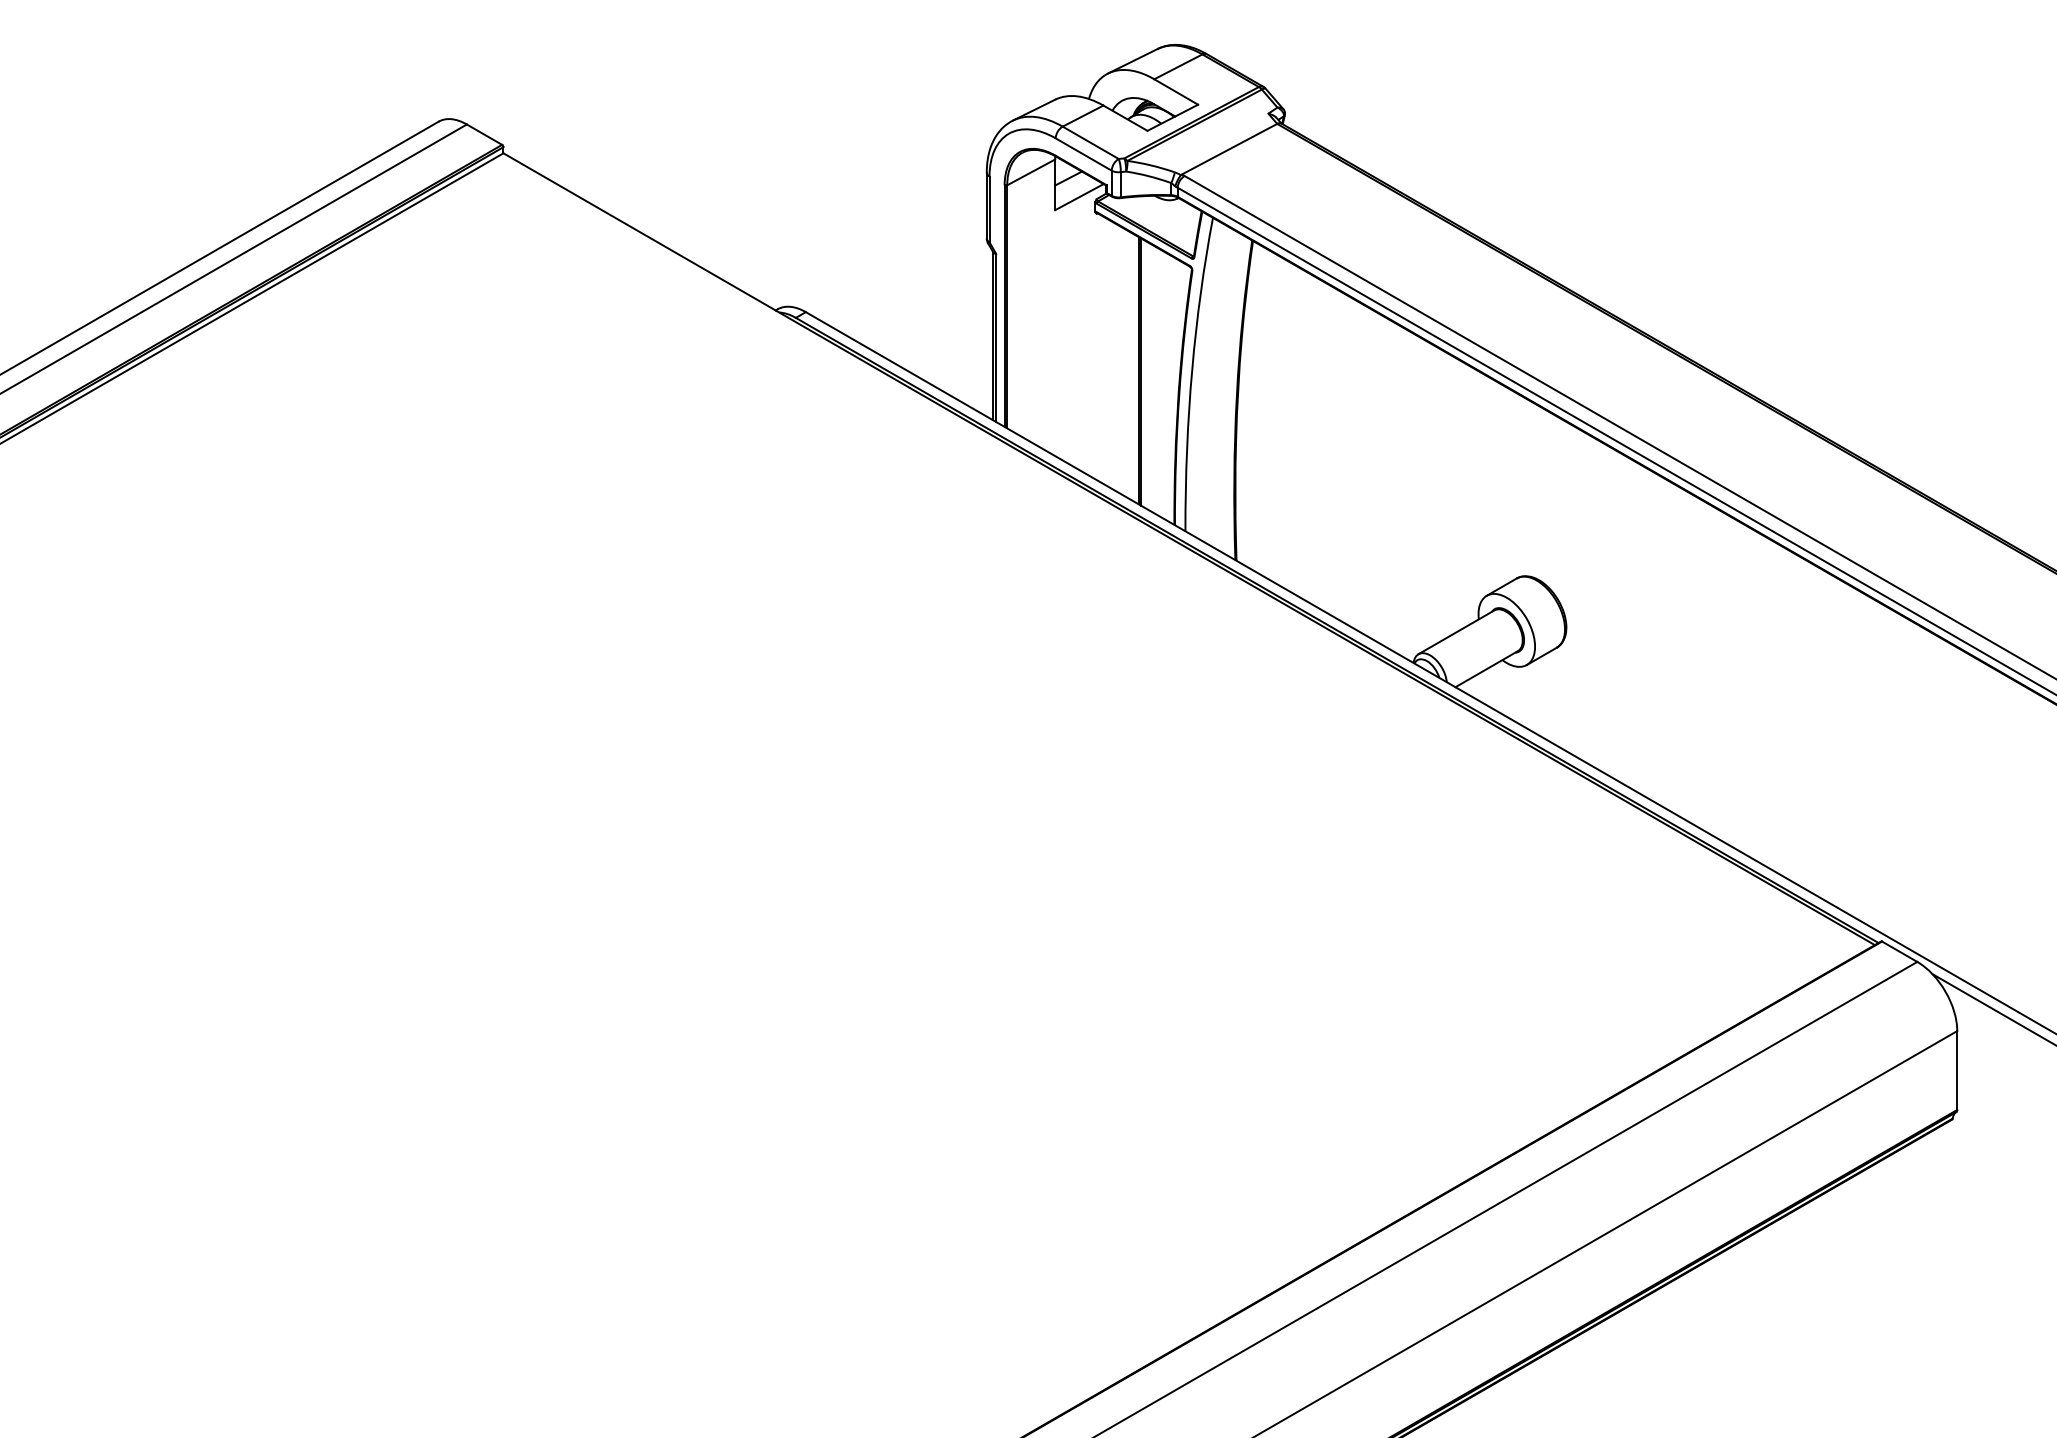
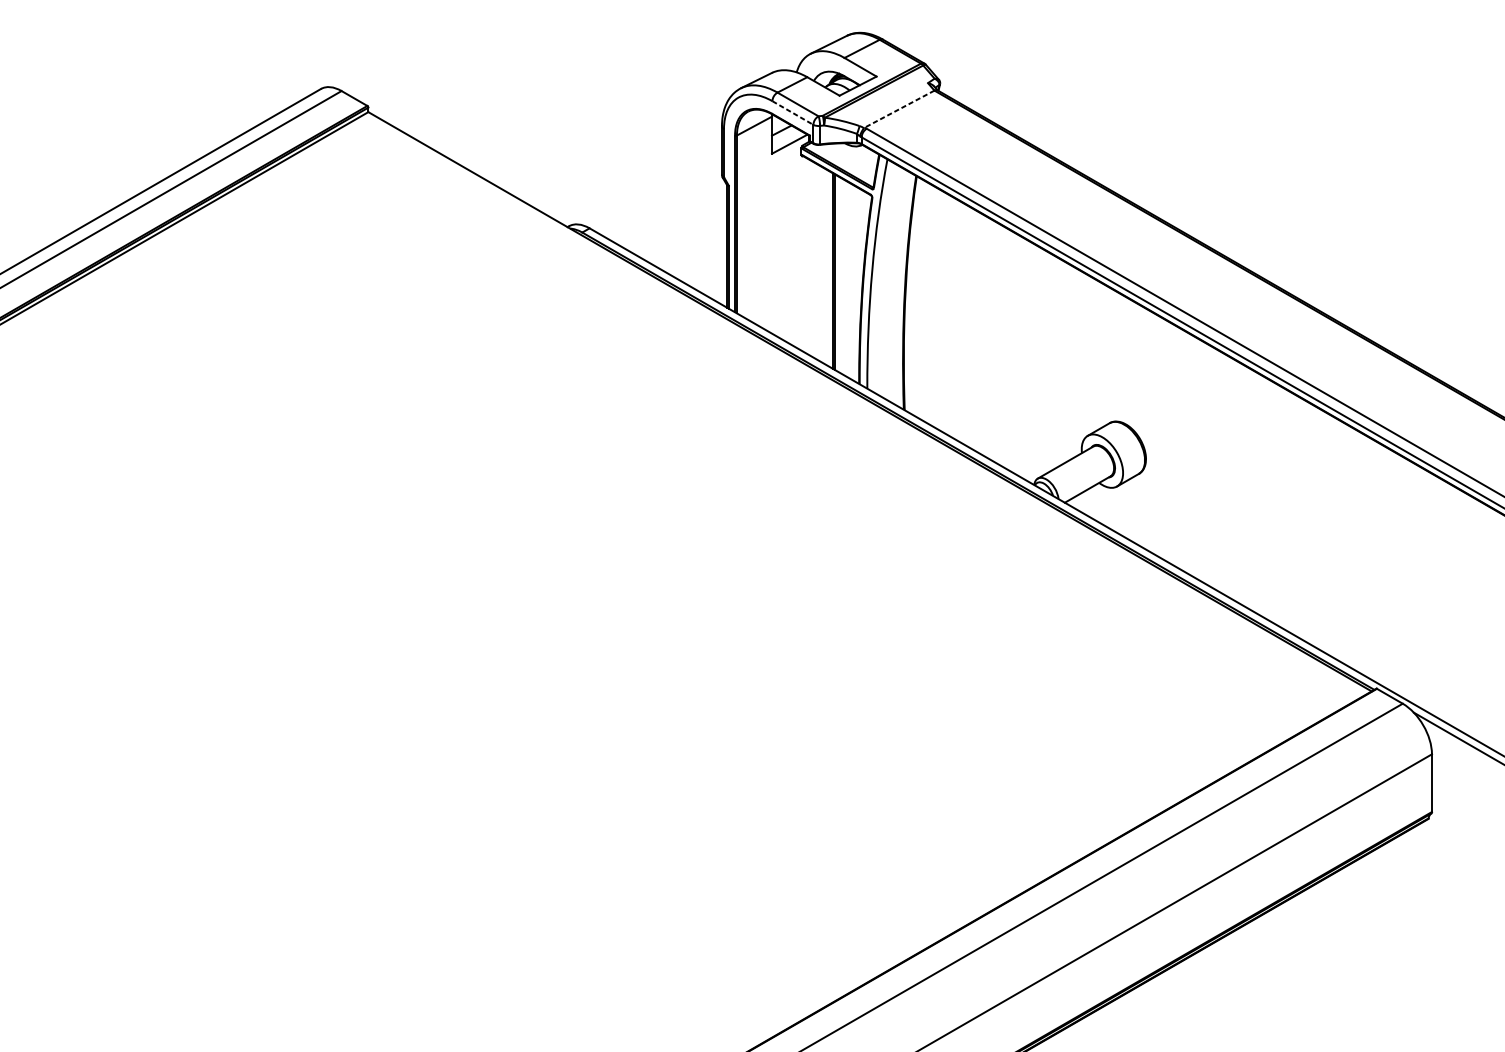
line: (1229, 149) -> (899, 109), solid -> dashed
line: (1084, 154) -> (793, 113), solid -> dashed

